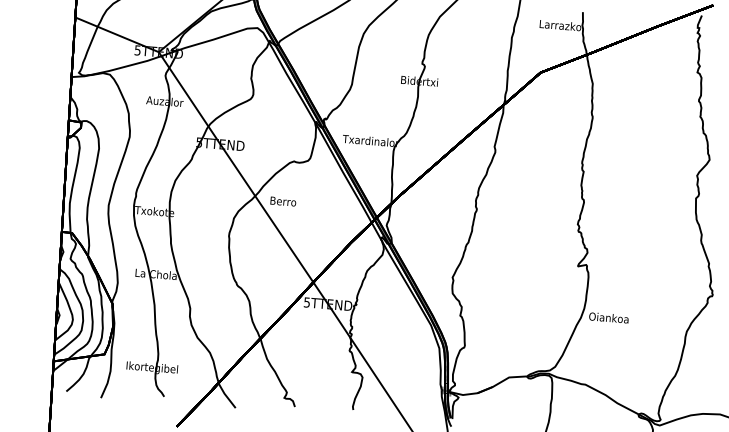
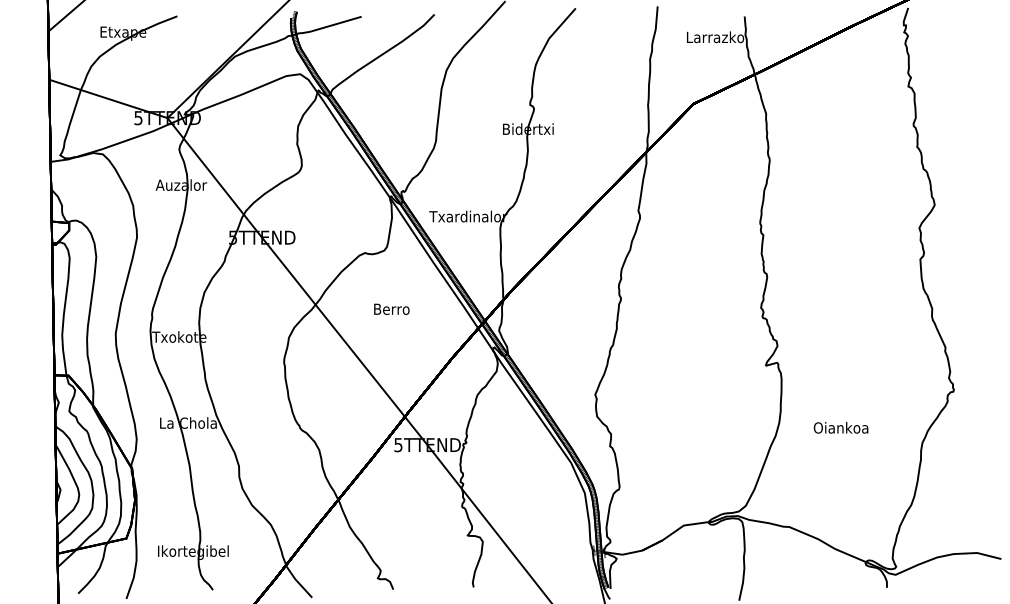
text: (283, 201) -> (391, 308), moved
text: (608, 317) -> (840, 427), moved

